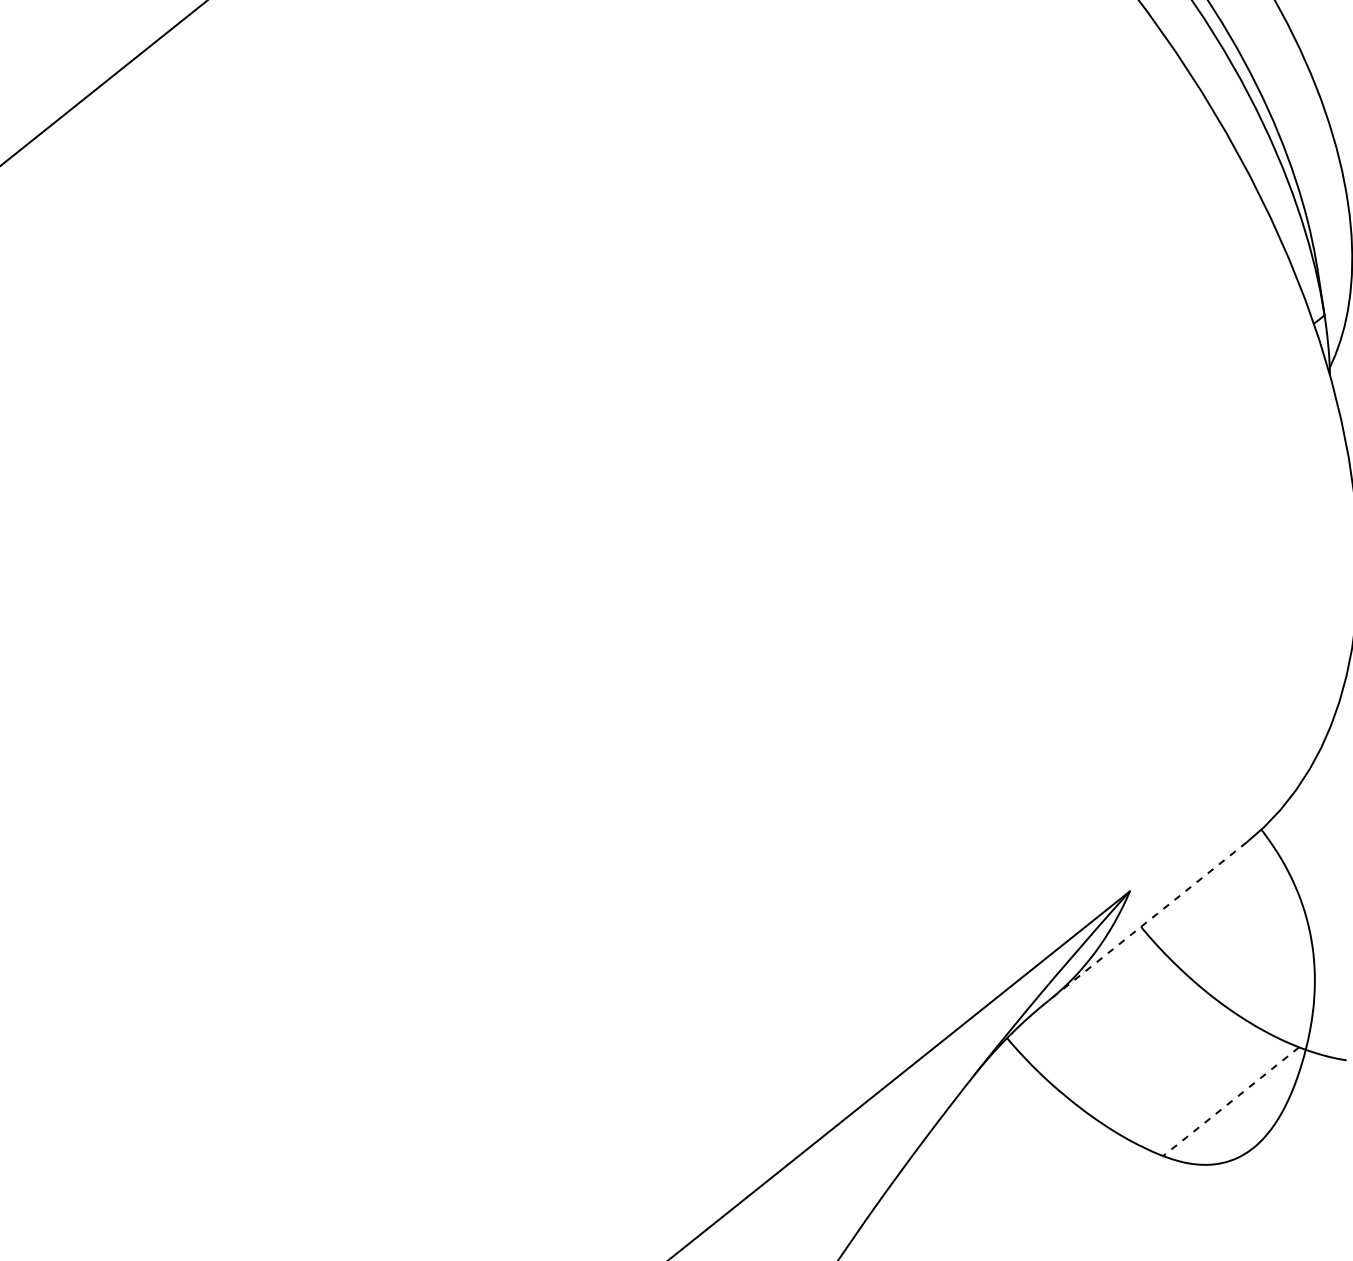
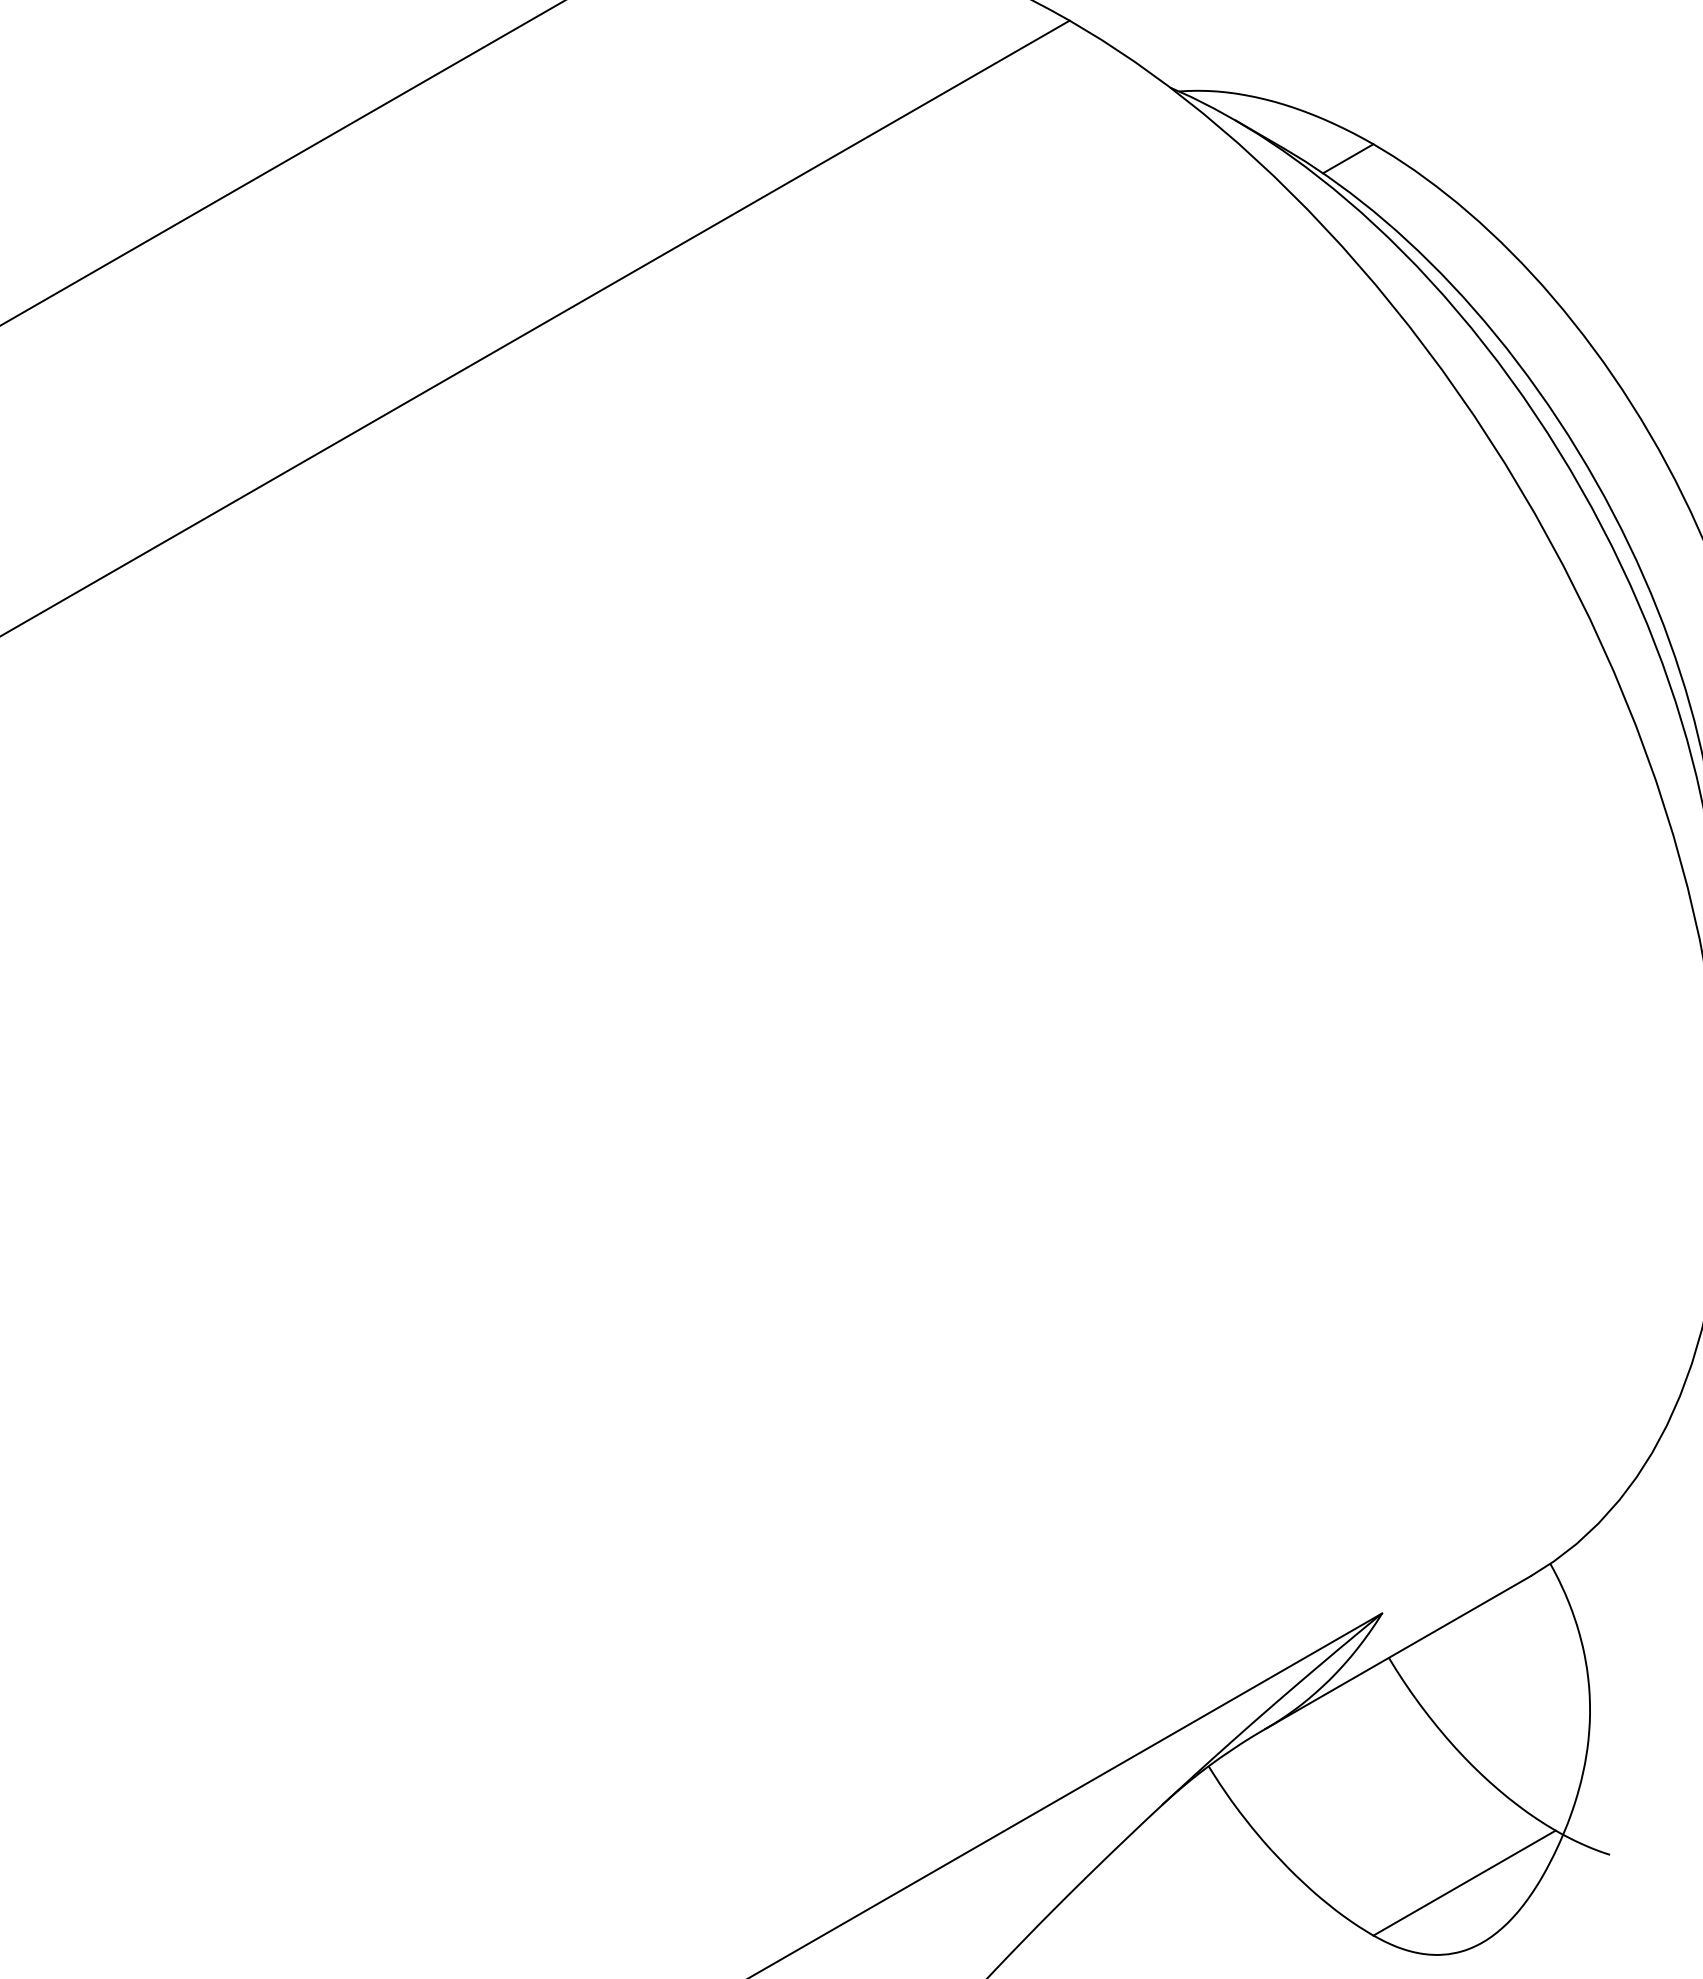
line: (1147, 921) -> (1397, 1652), dashed -> solid
line: (1231, 1102) -> (1464, 1883), dashed -> solid

